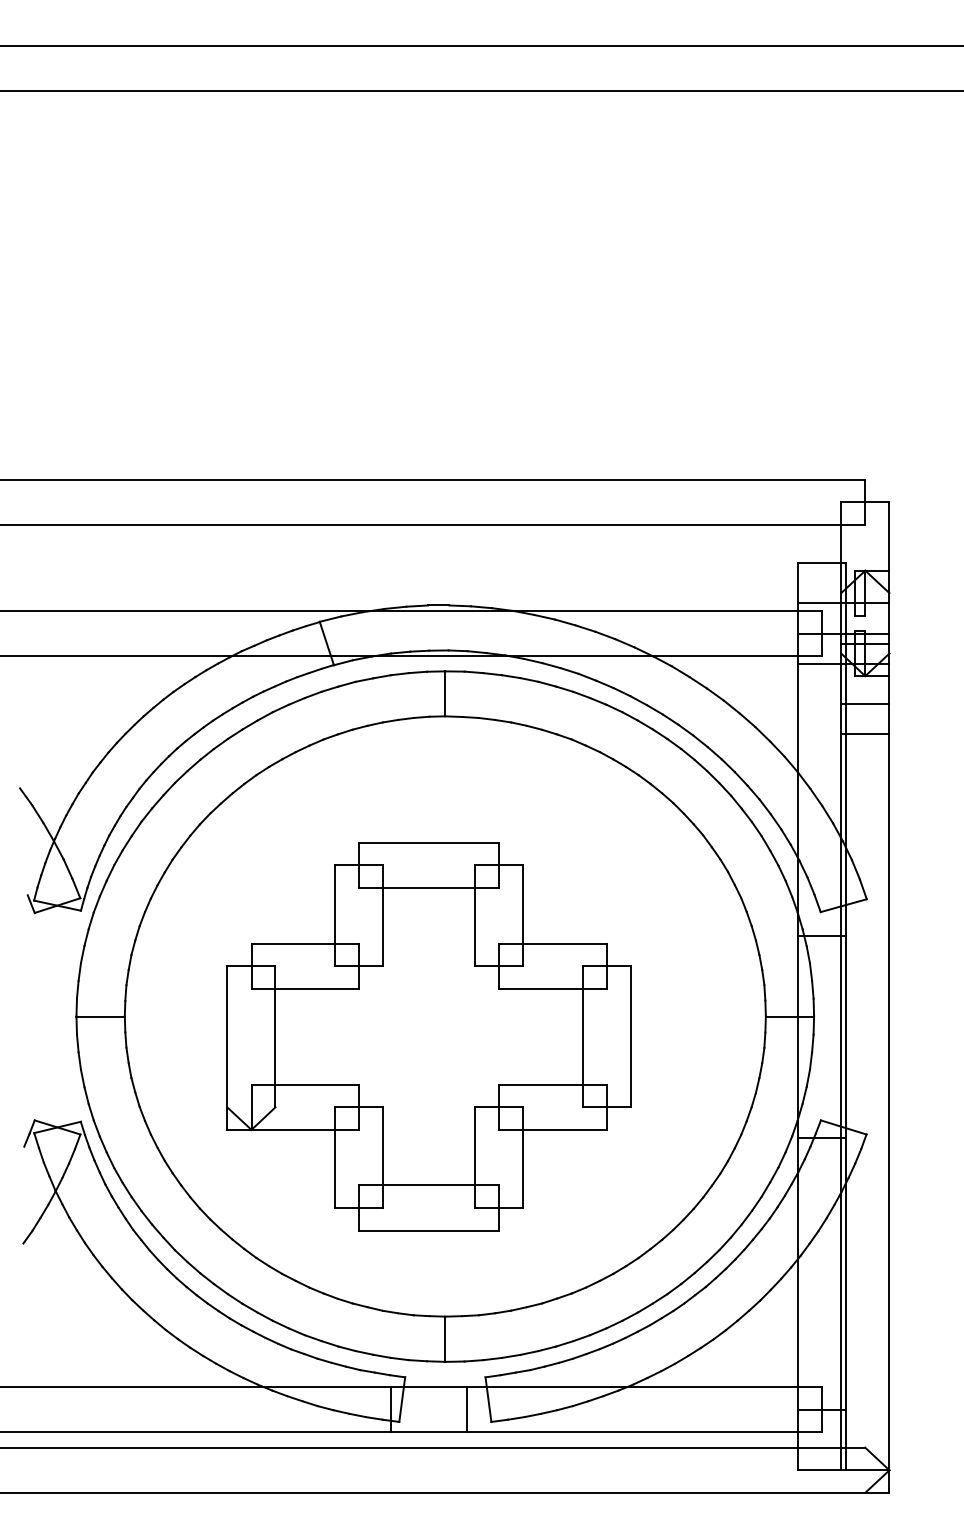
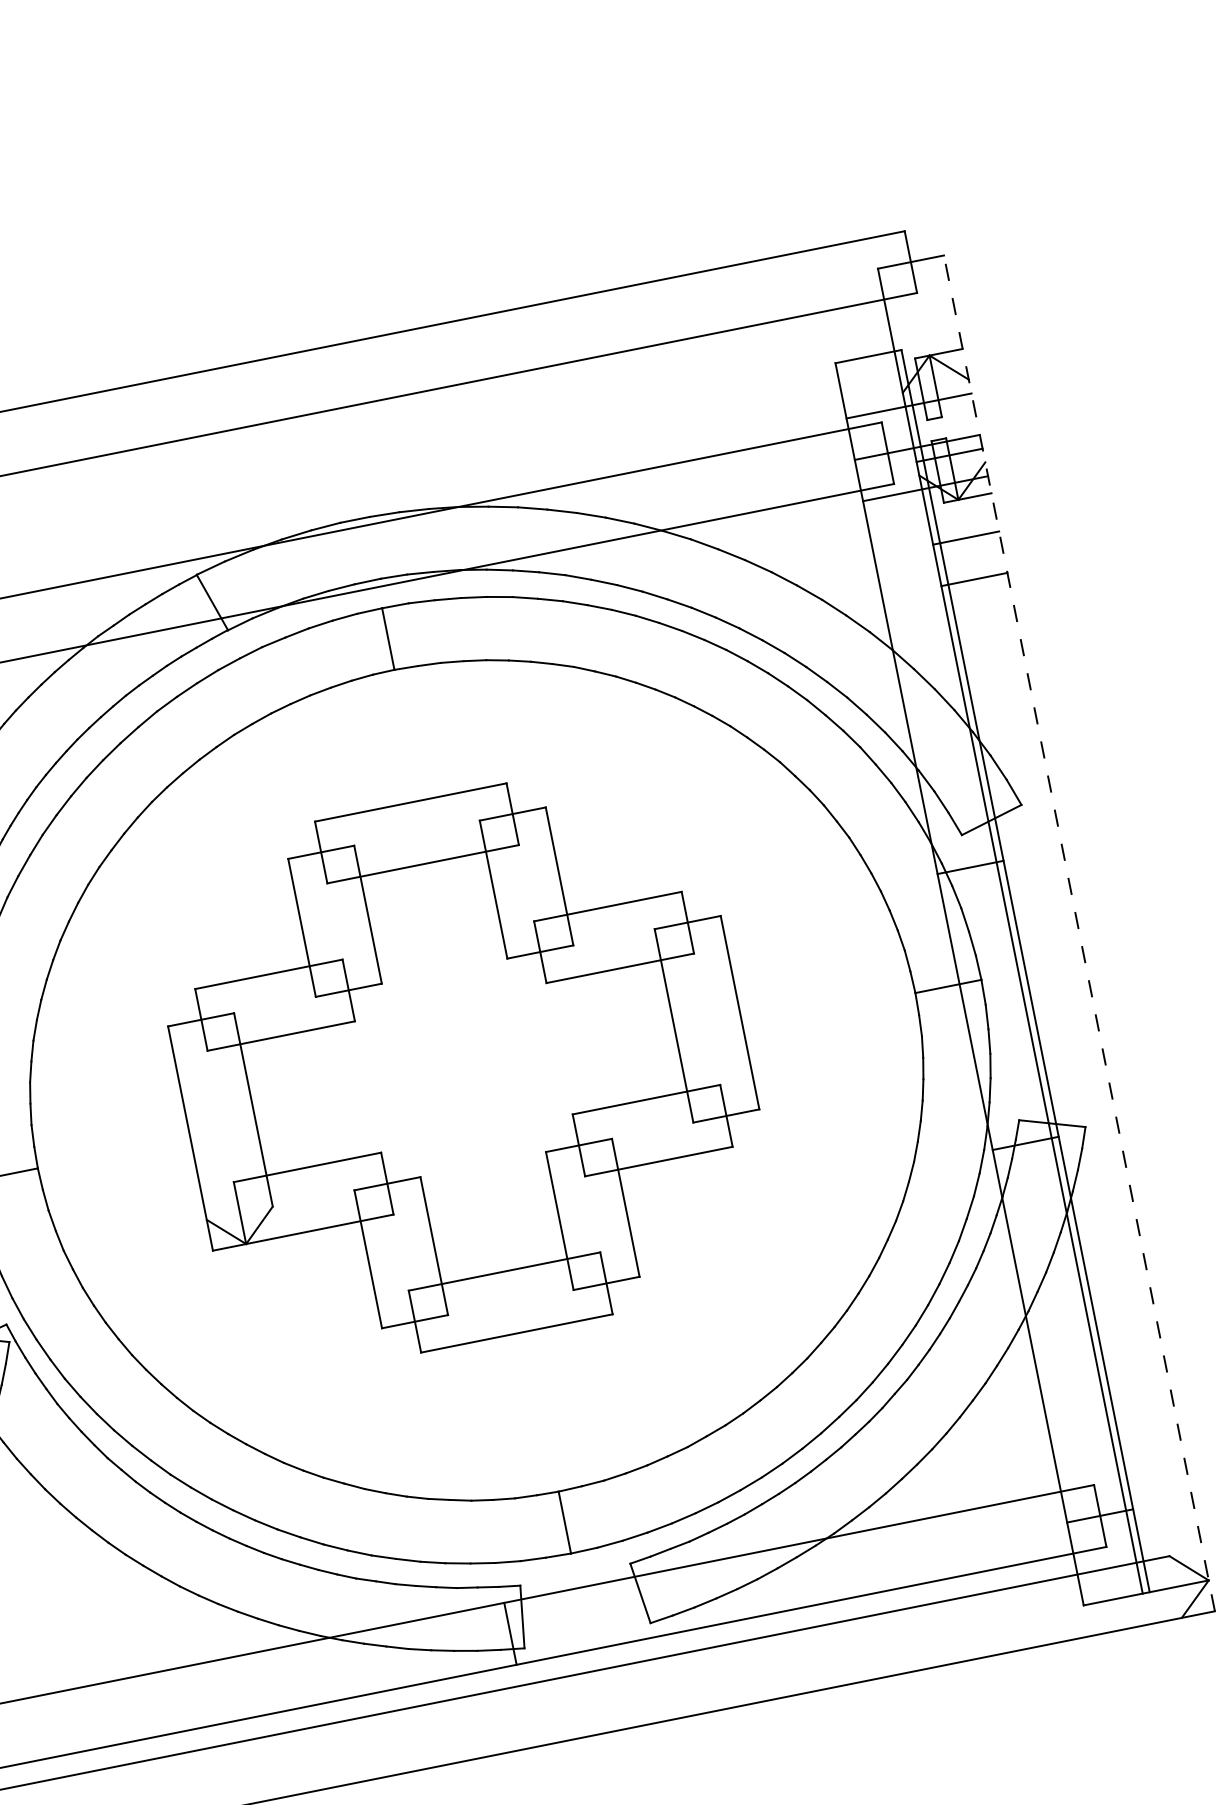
line: (889, 997) -> (1079, 933), solid -> dashed
part: (428, 1036) -> (462, 1067), moved
line: (466, 1409) -> (613, 1612), removed

